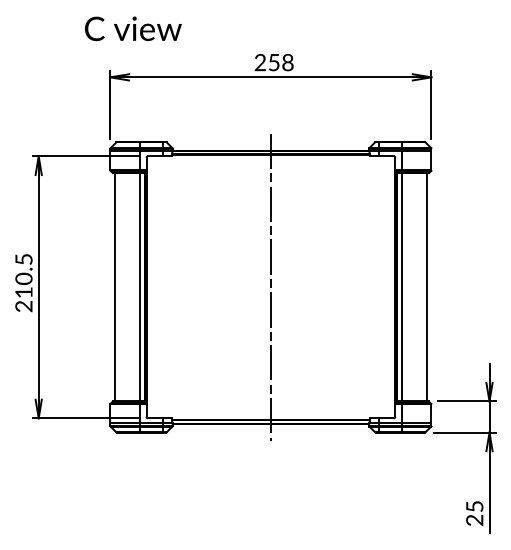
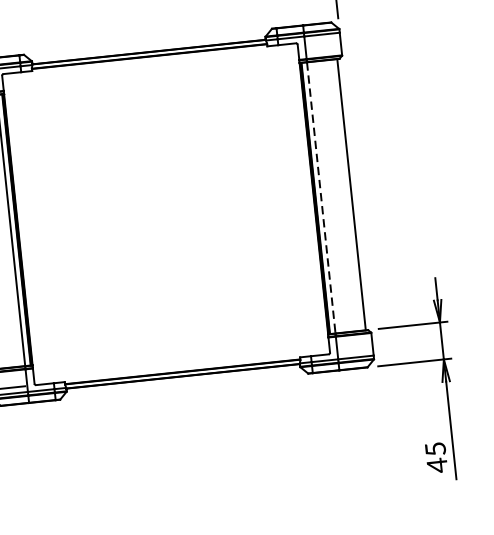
line: (270, 286) -> (165, 213), removed
line: (401, 287) -> (321, 198), solid -> dashed
text: (474, 520) -> (437, 465), 25 -> 45

